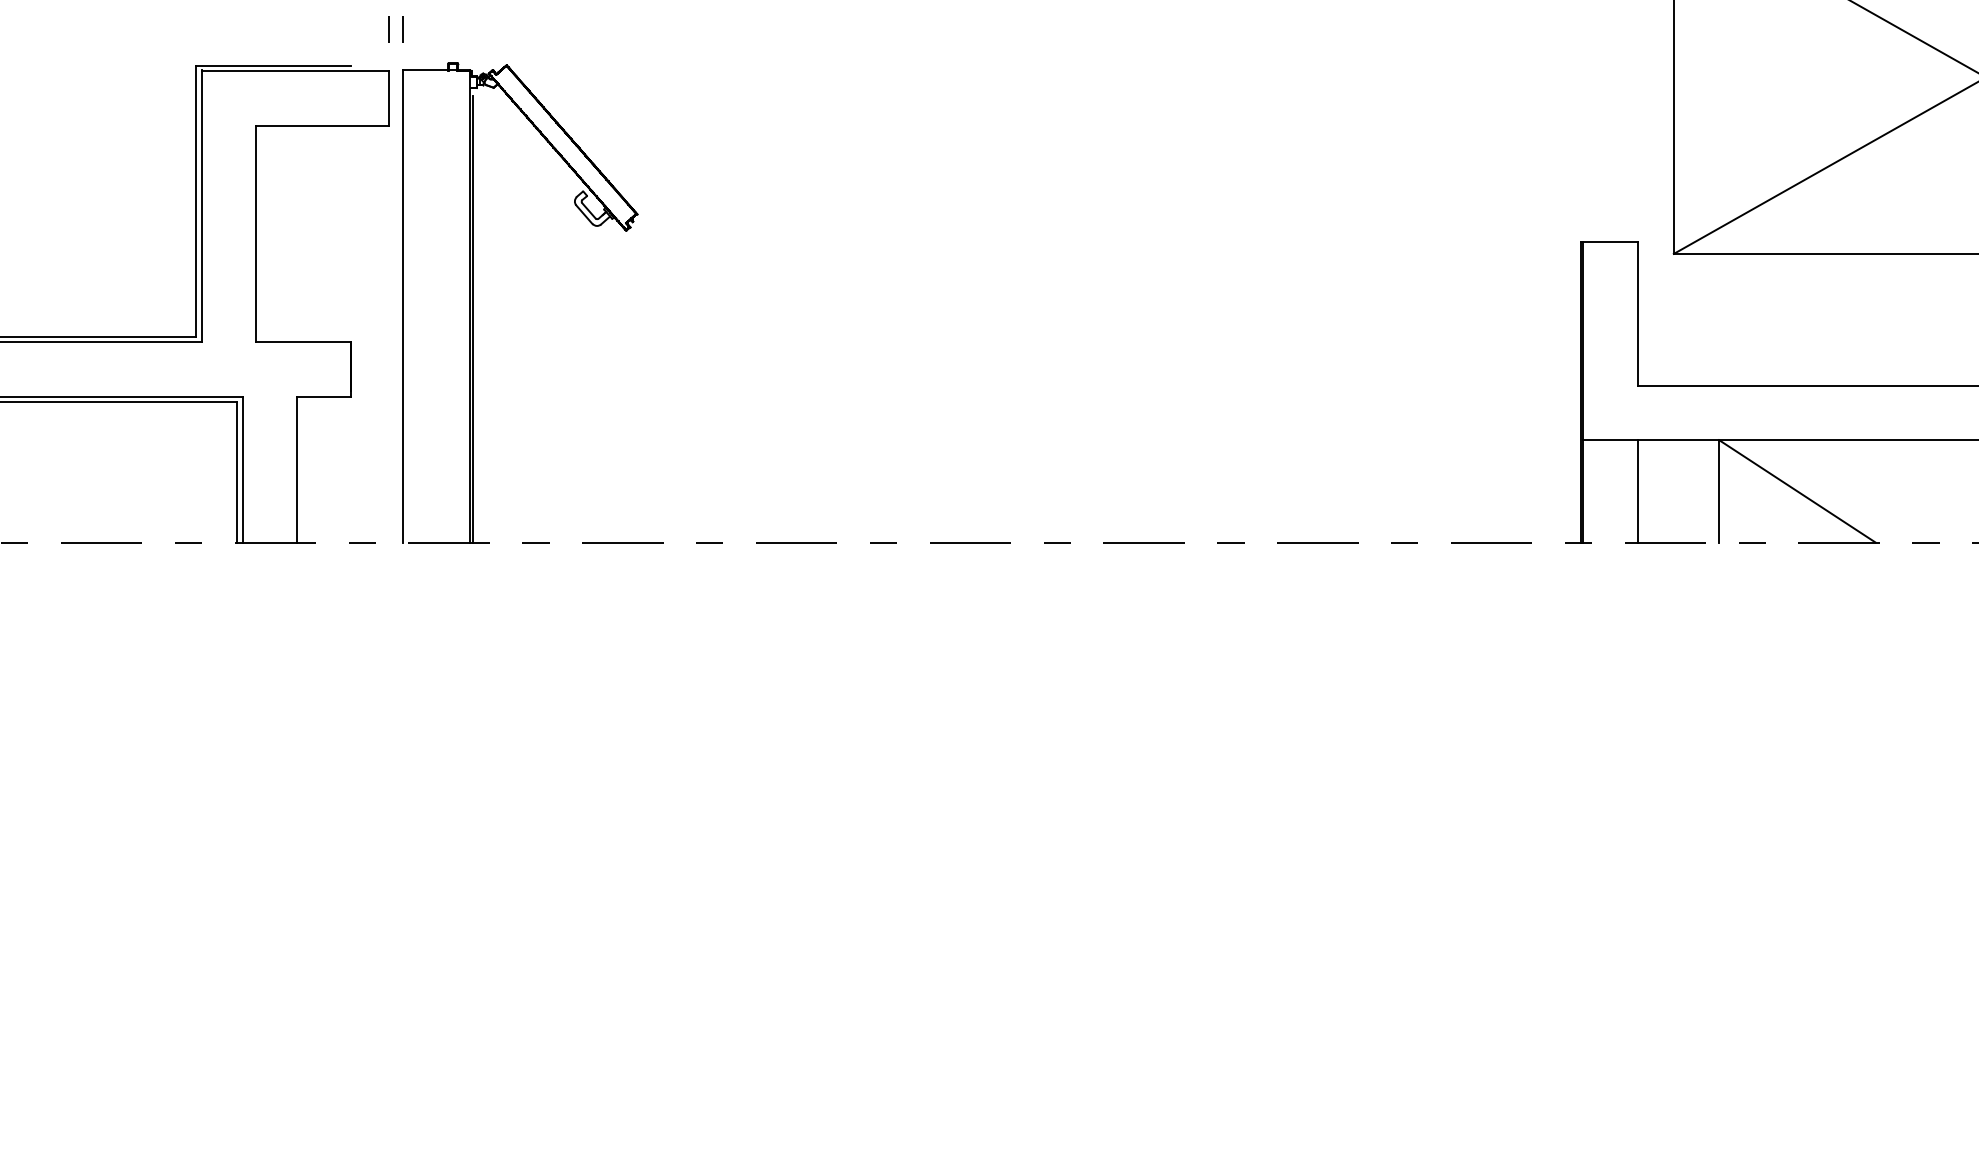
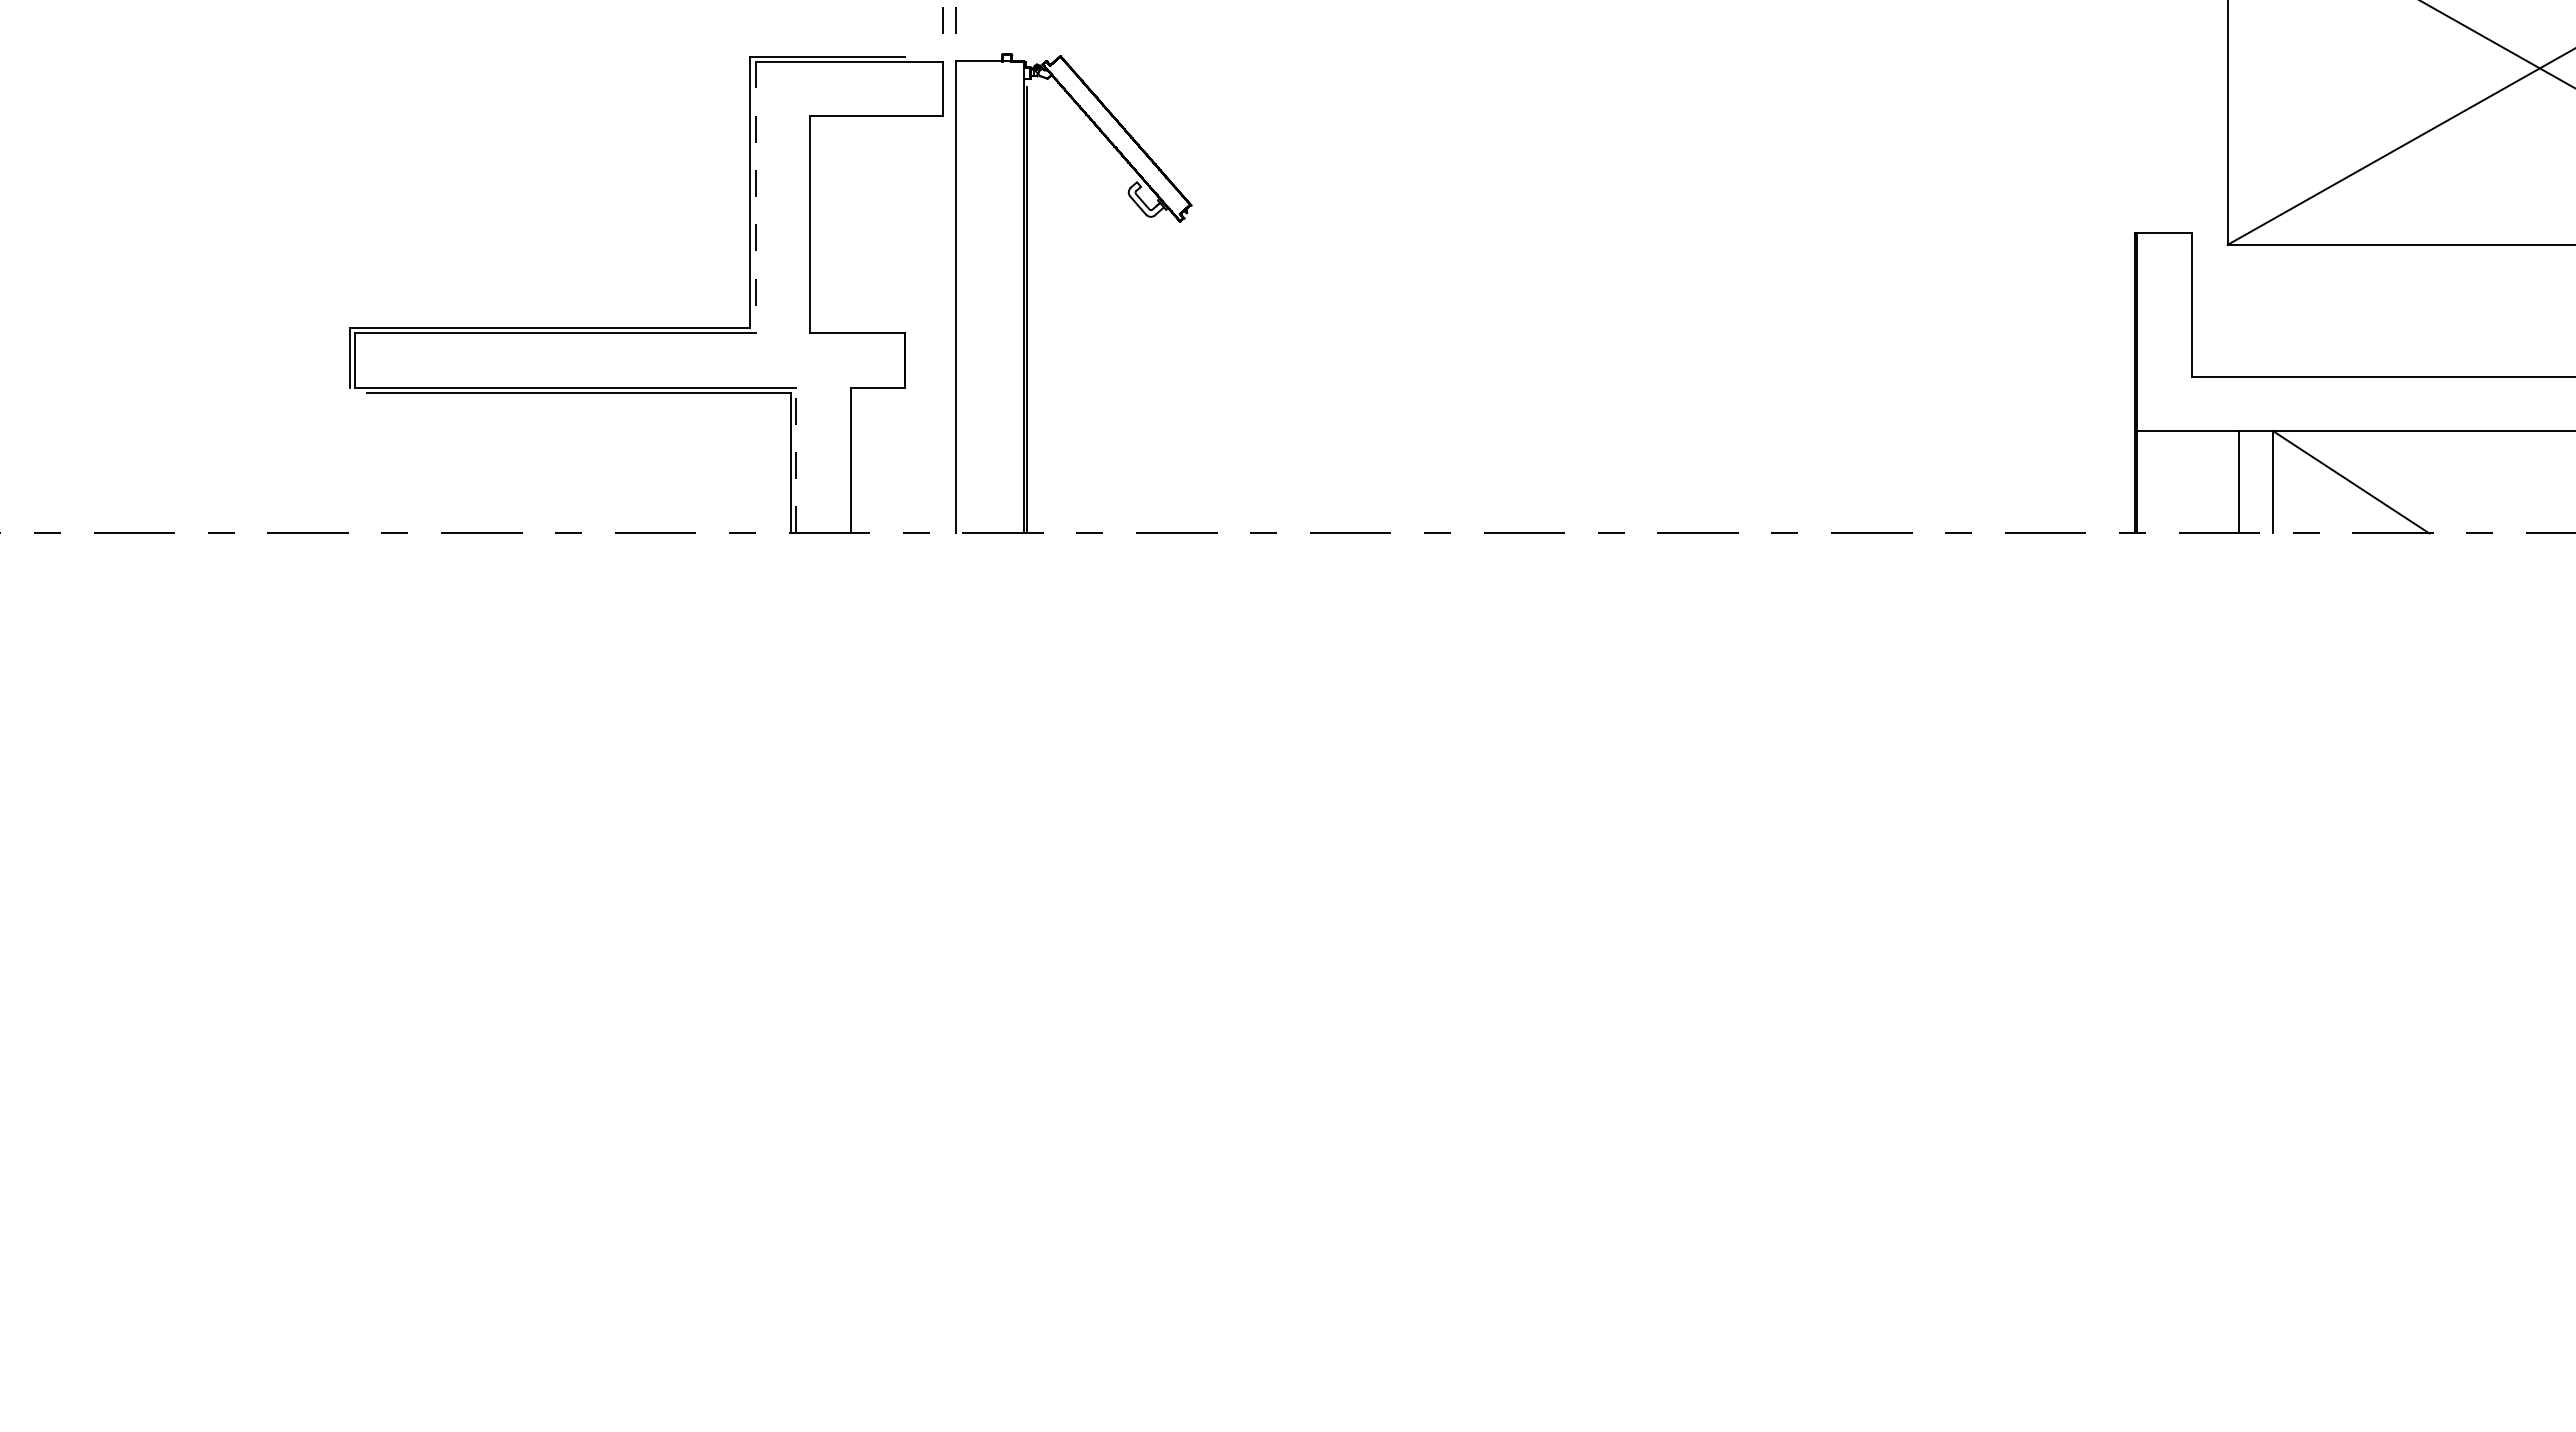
line: (201, 206) -> (755, 197), solid -> dashed
line: (242, 469) -> (796, 460), solid -> dashed
line: (1637, 491) -> (2238, 482), moved

